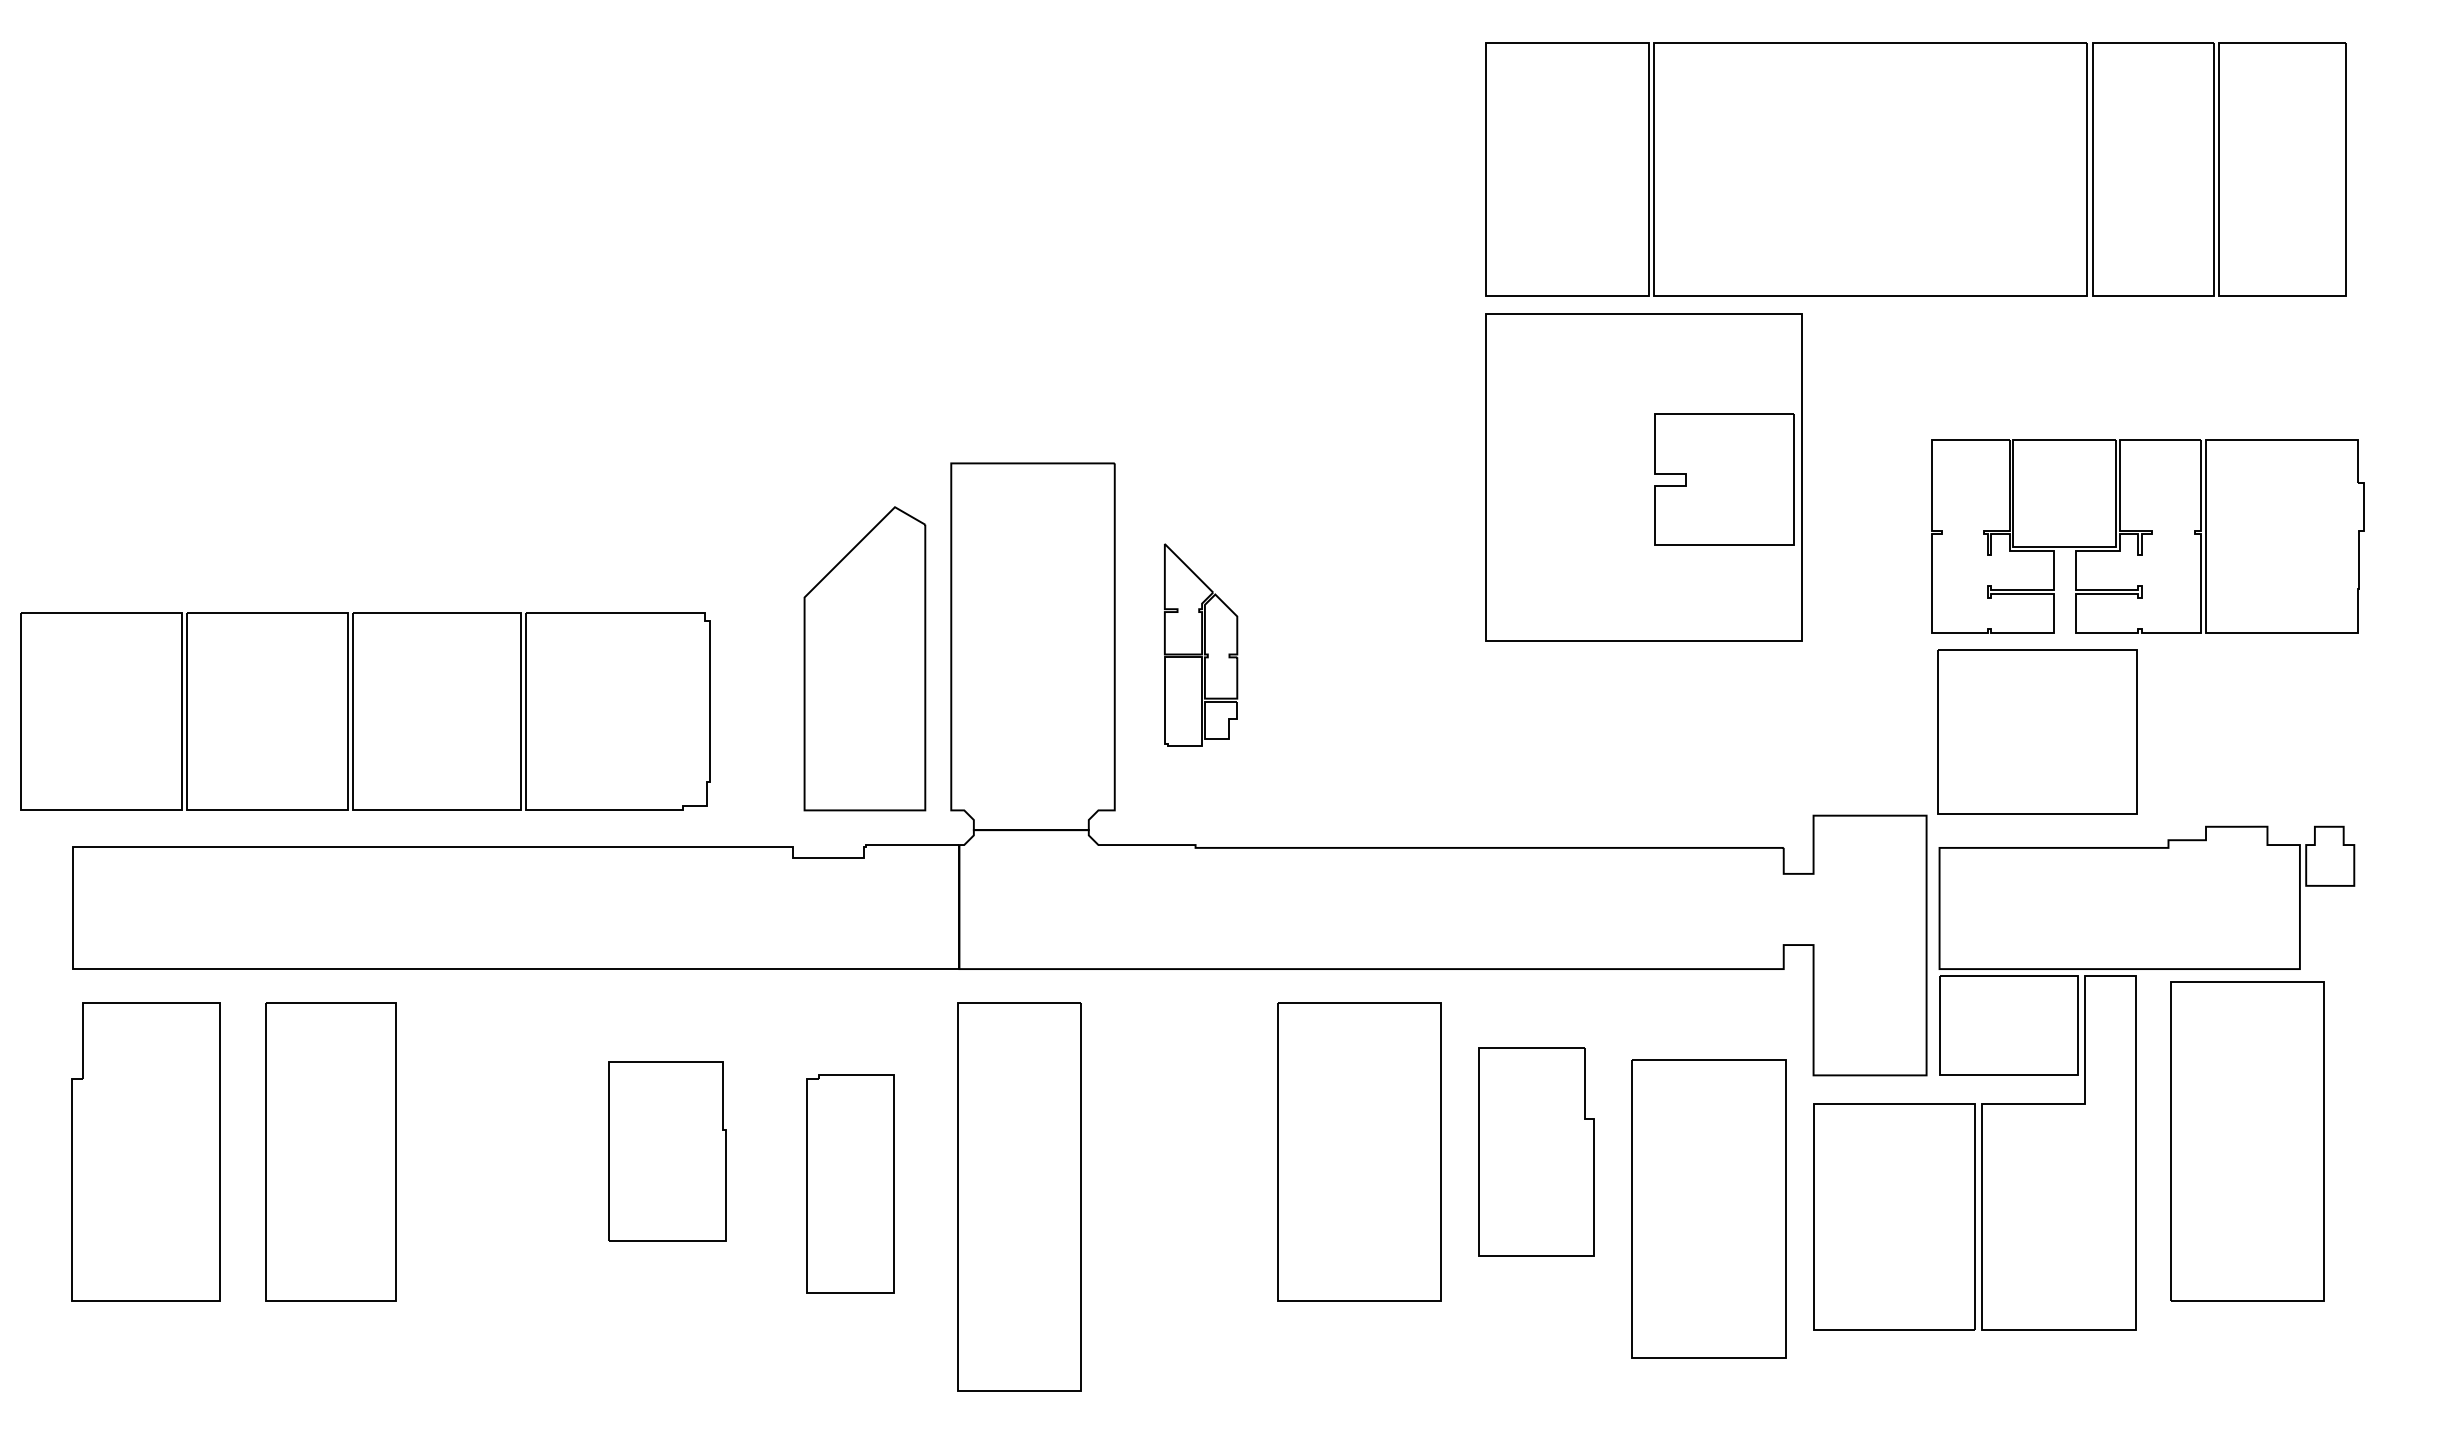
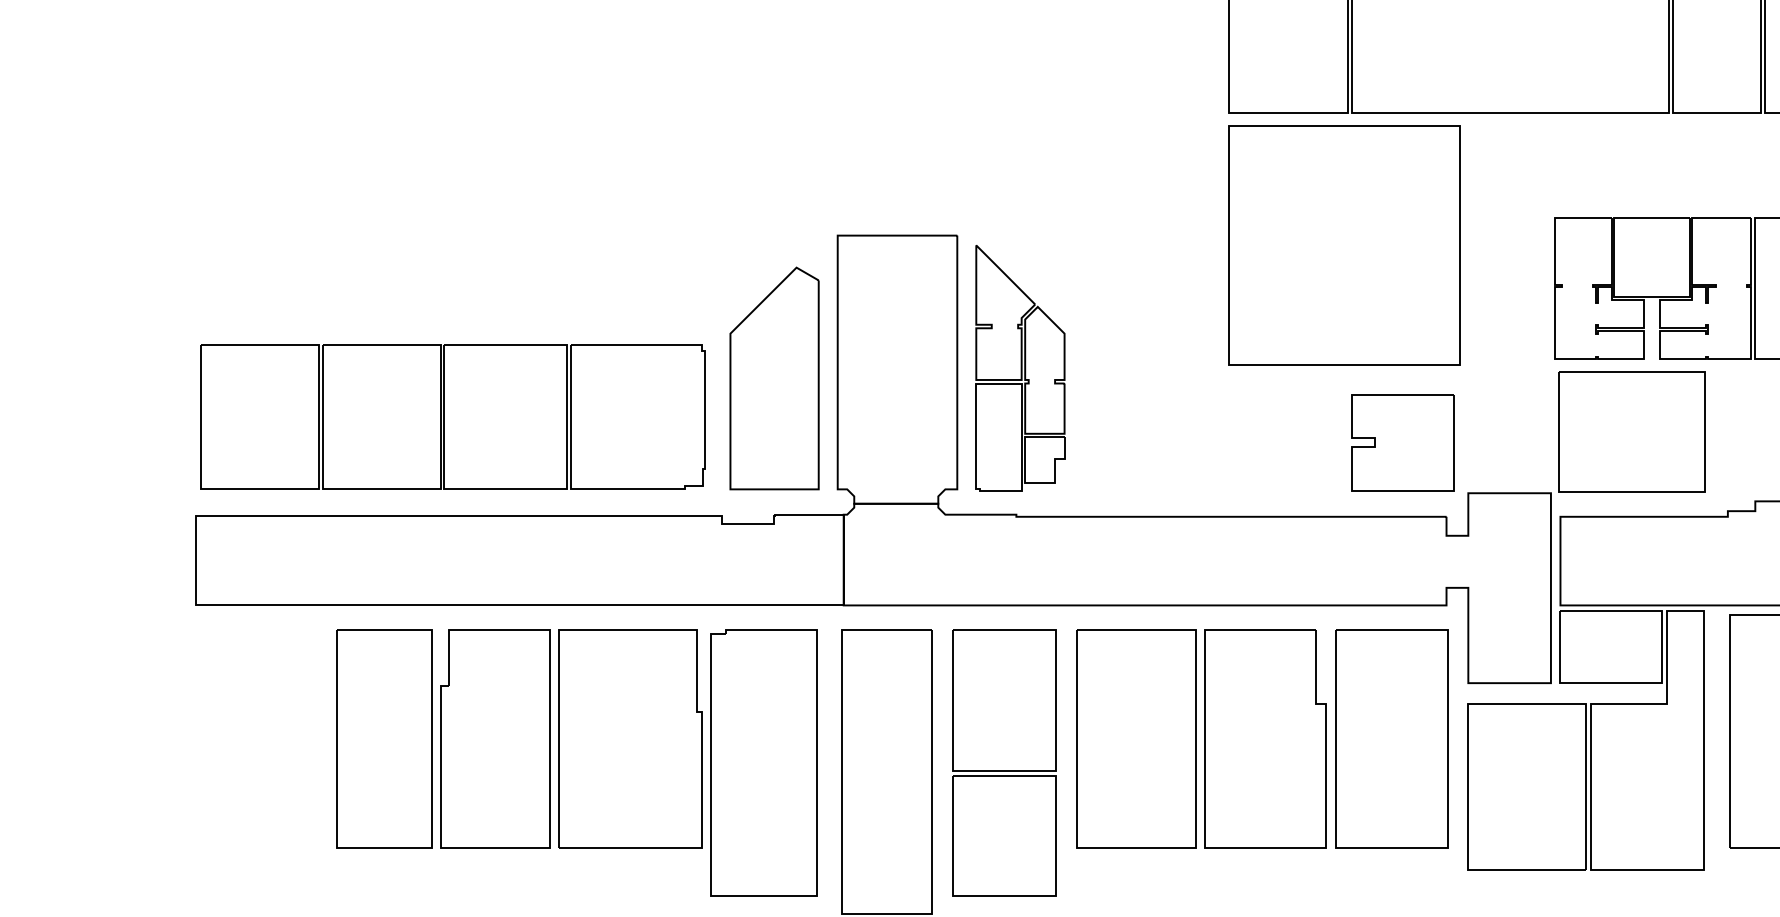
part: (1724, 479) -> (1403, 442), moved
part: (1200, 644) -> (1019, 368), size x1.67
part: (365, 711) -> (453, 417), moved
part: (145, 1151) -> (494, 738), moved
part: (667, 1151) -> (630, 738), size x1.67
part: (1536, 1151) -> (1265, 738), size x1.43
part: (850, 1184) -> (764, 762), size x1.67
part: (1178, 1184) -> (1003, 762), added
part: (1708, 1208) -> (1391, 738), moved

